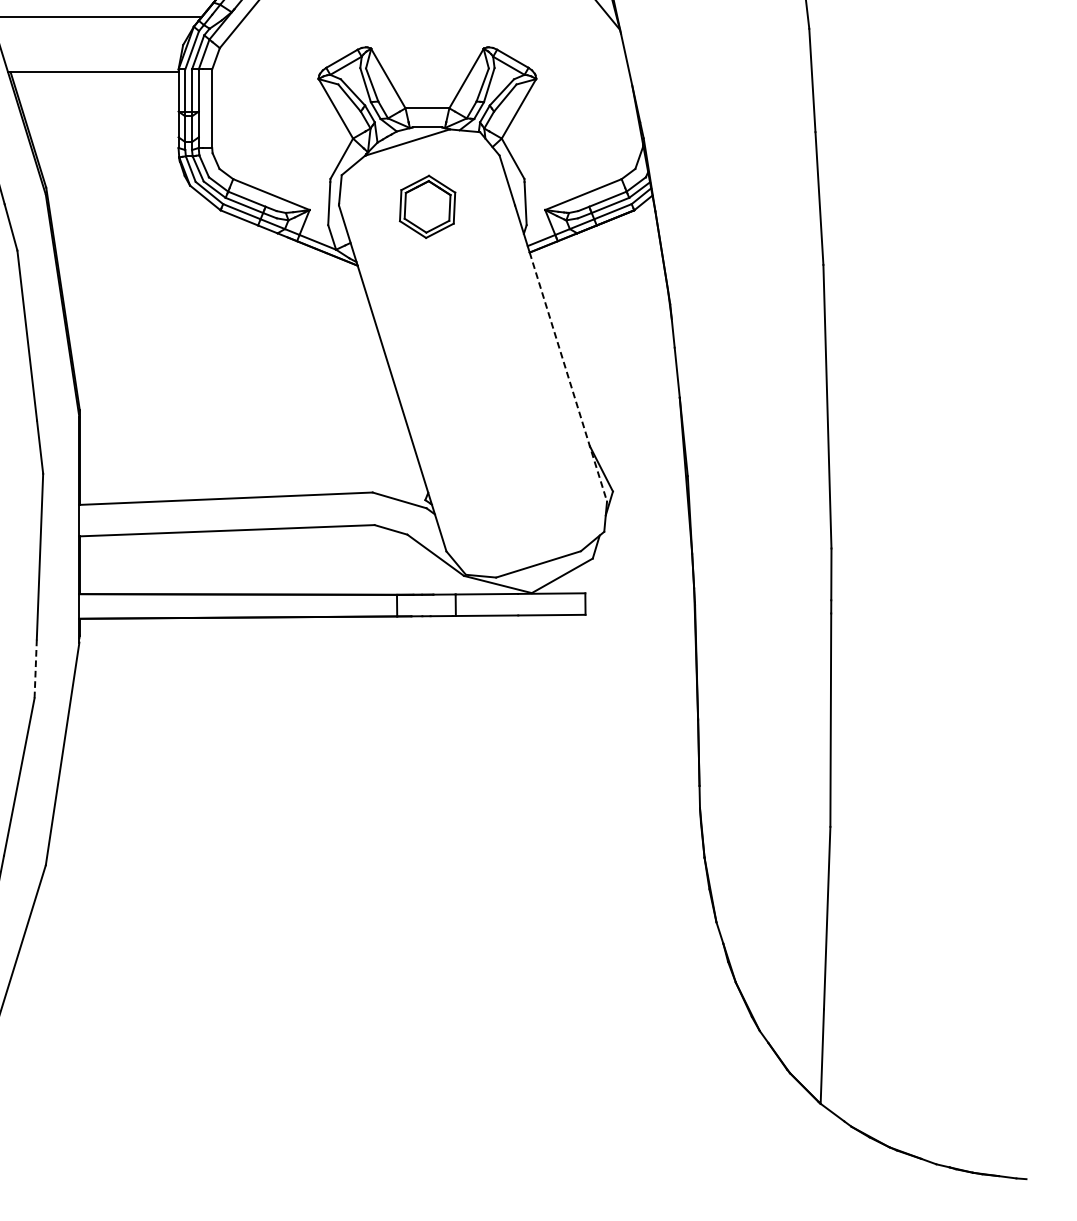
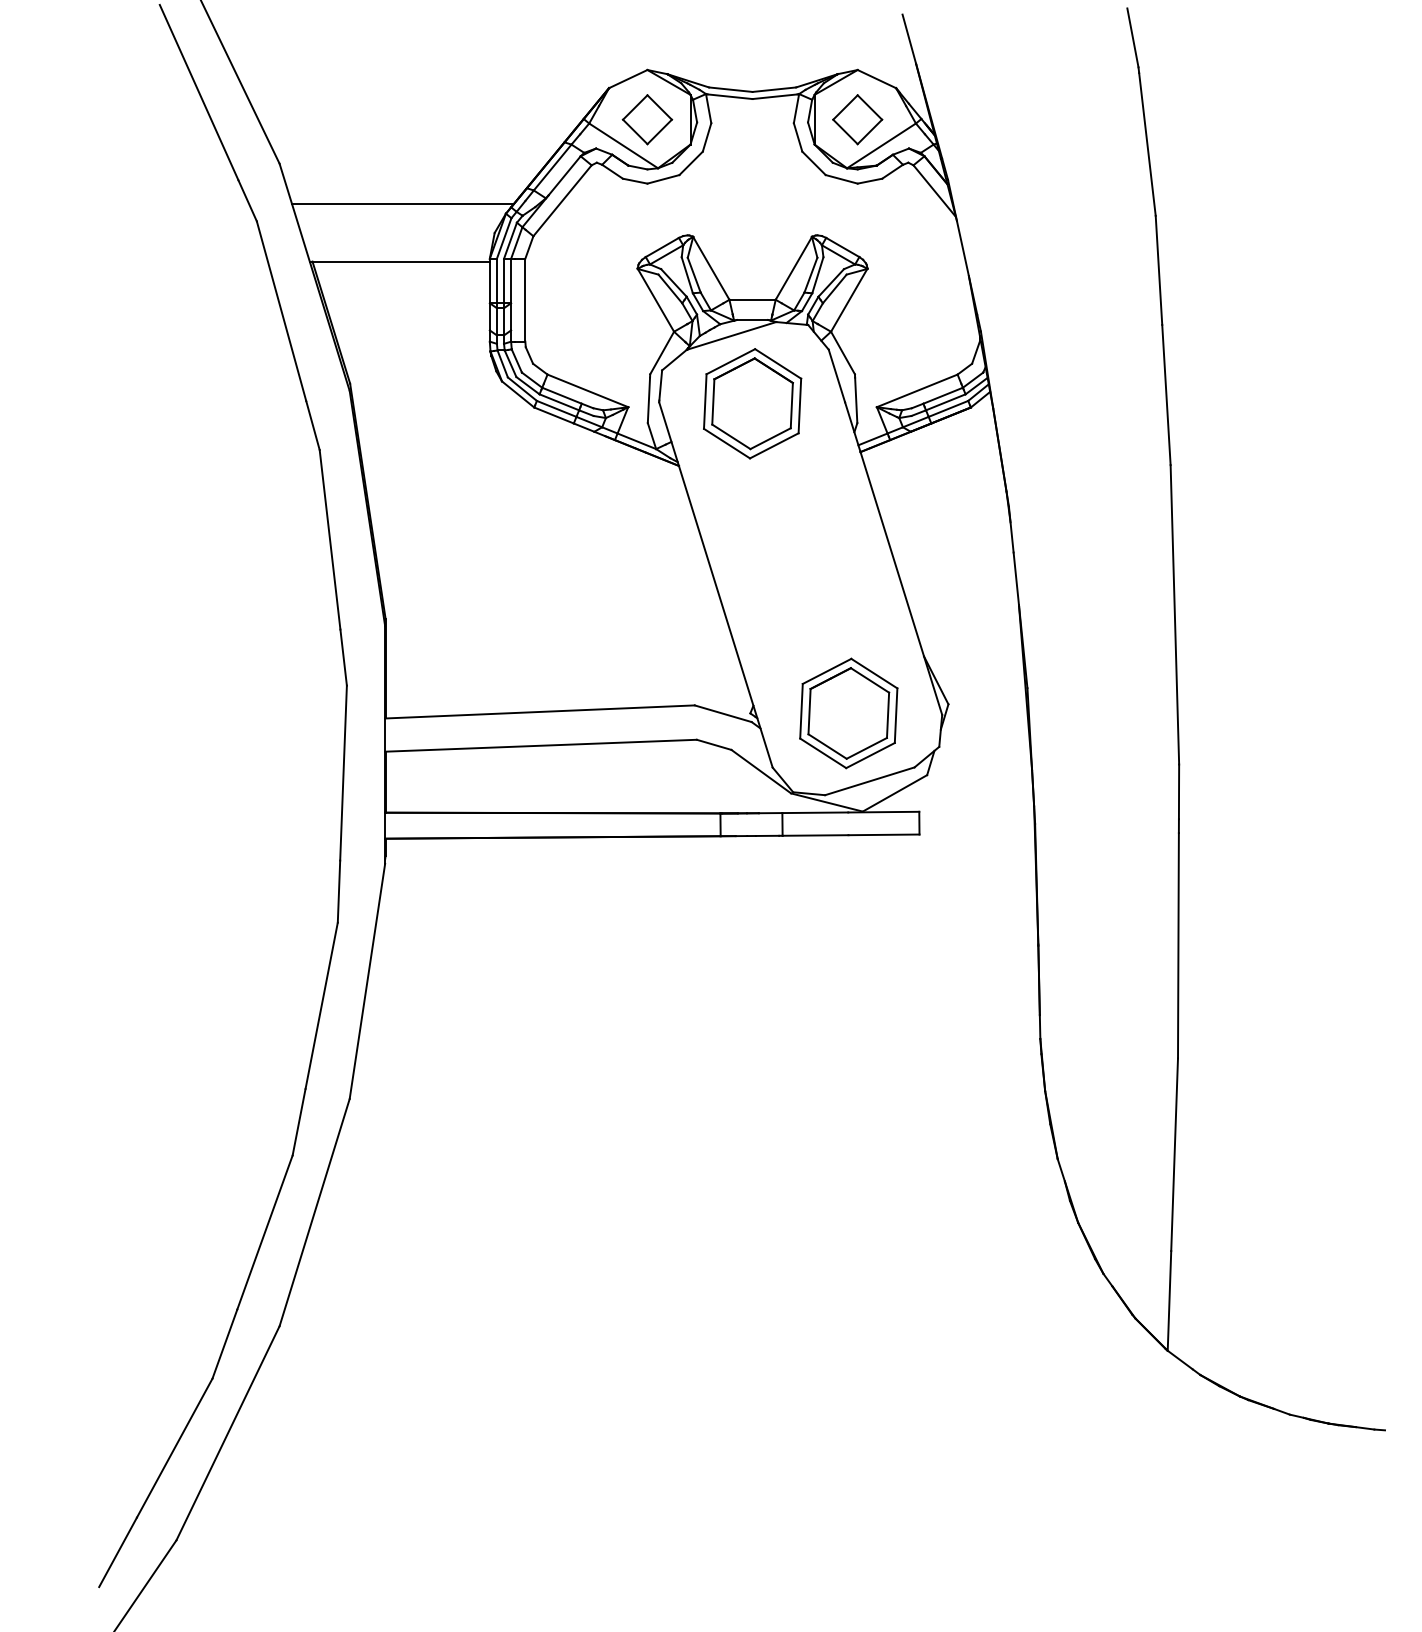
part: (427, 206) -> (752, 403), size x1.67
line: (568, 377) -> (901, 583), dashed -> solid
part: (518, 500) -> (848, 713), added
line: (36, 668) -> (339, 891), dashed -> solid

